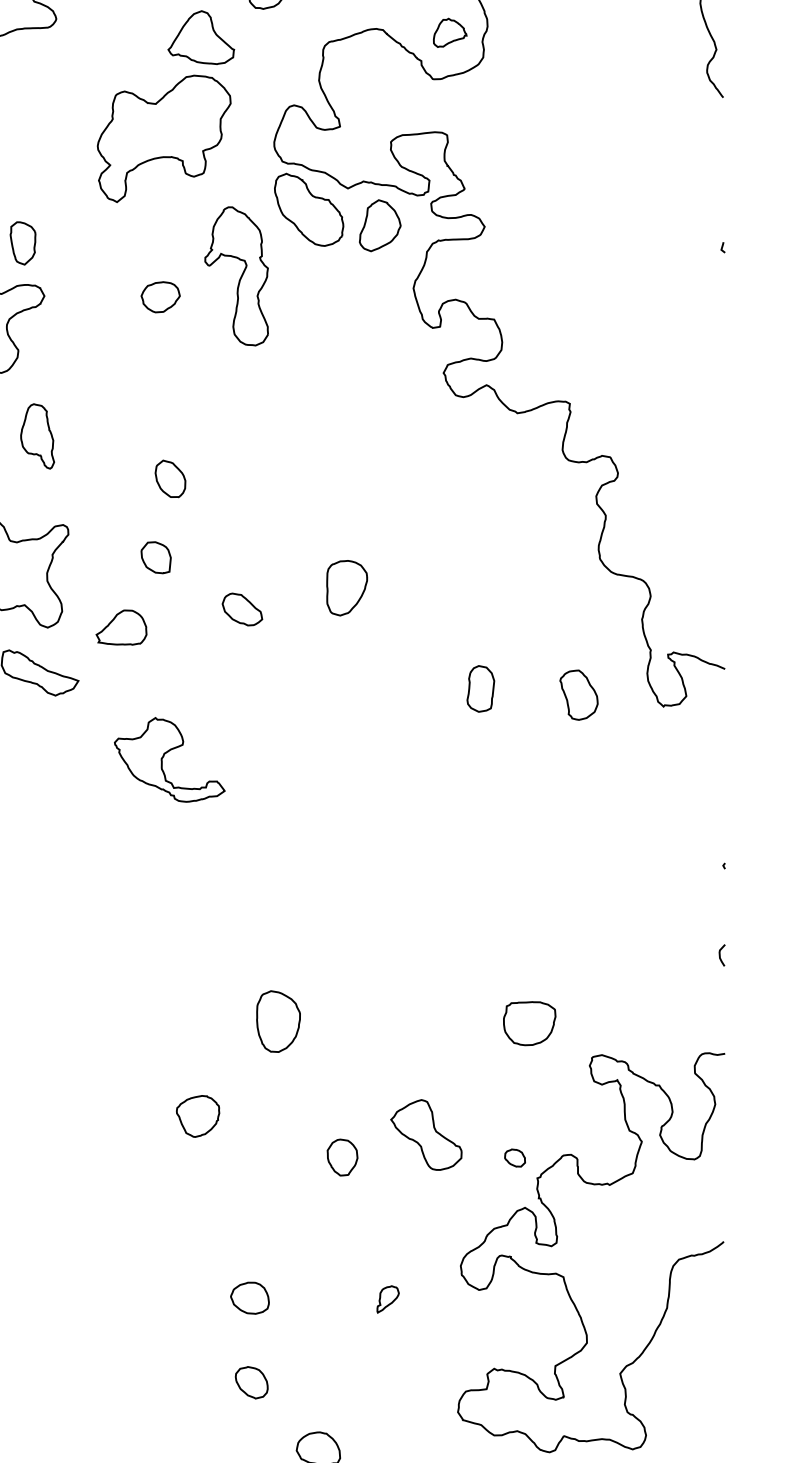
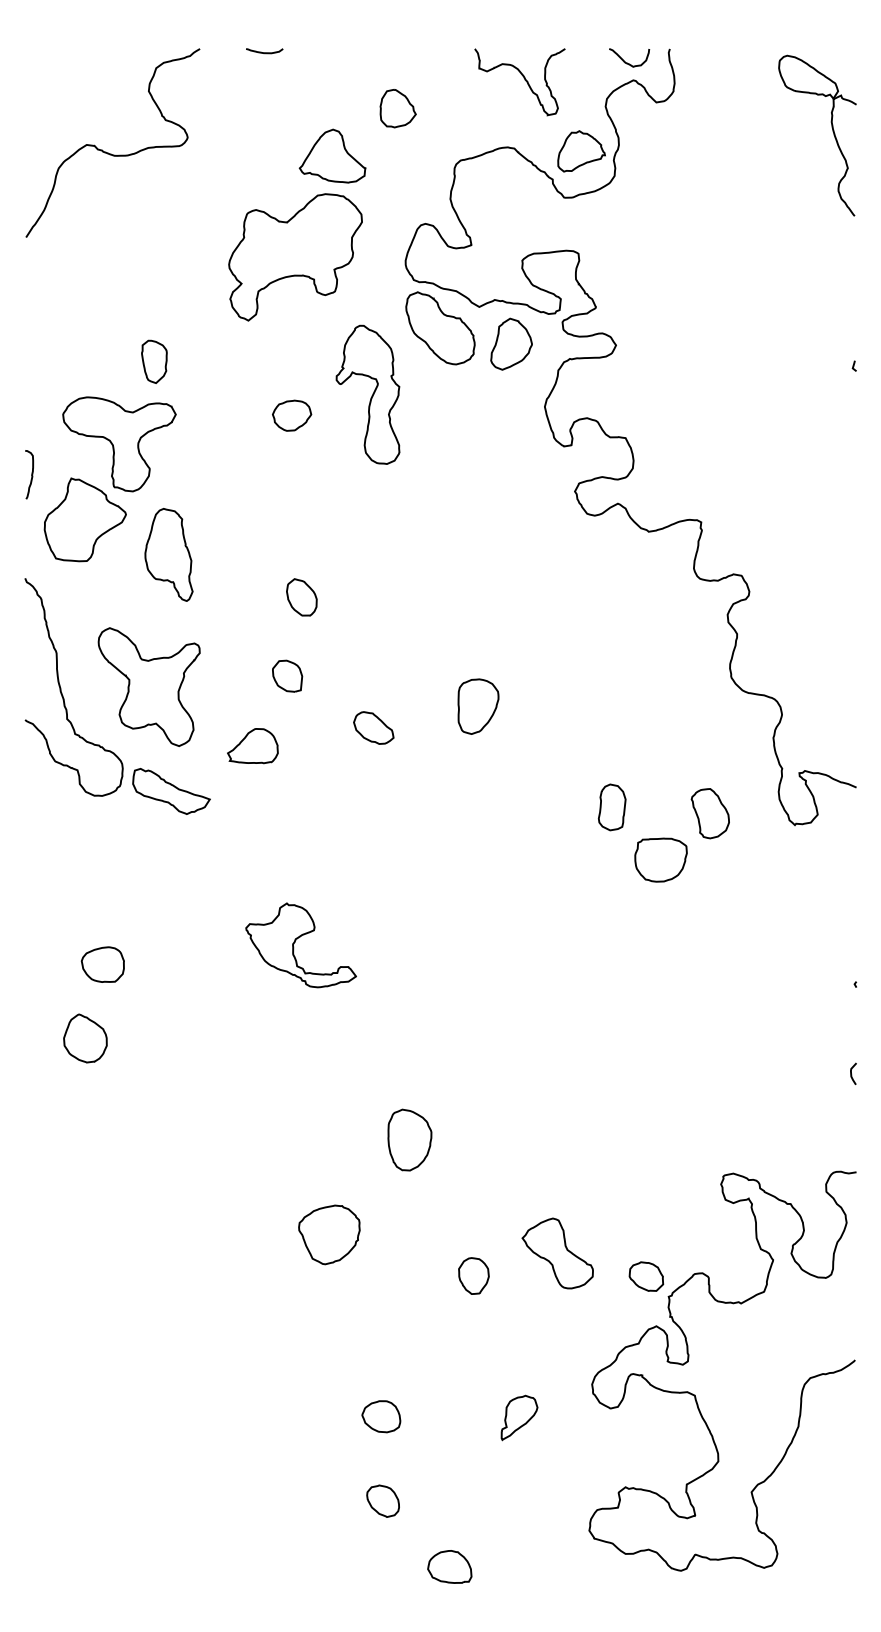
part: (450, 33) -> (581, 151), size x1.43
part: (37, 436) -> (168, 554), size x1.43
part: (169, 760) -> (300, 945), moved
part: (529, 1023) -> (660, 859), moved
part: (198, 1116) -> (329, 1234), size x1.43
part: (515, 1158) -> (646, 1276), size x1.67
part: (388, 1299) -> (519, 1417), size x1.67

